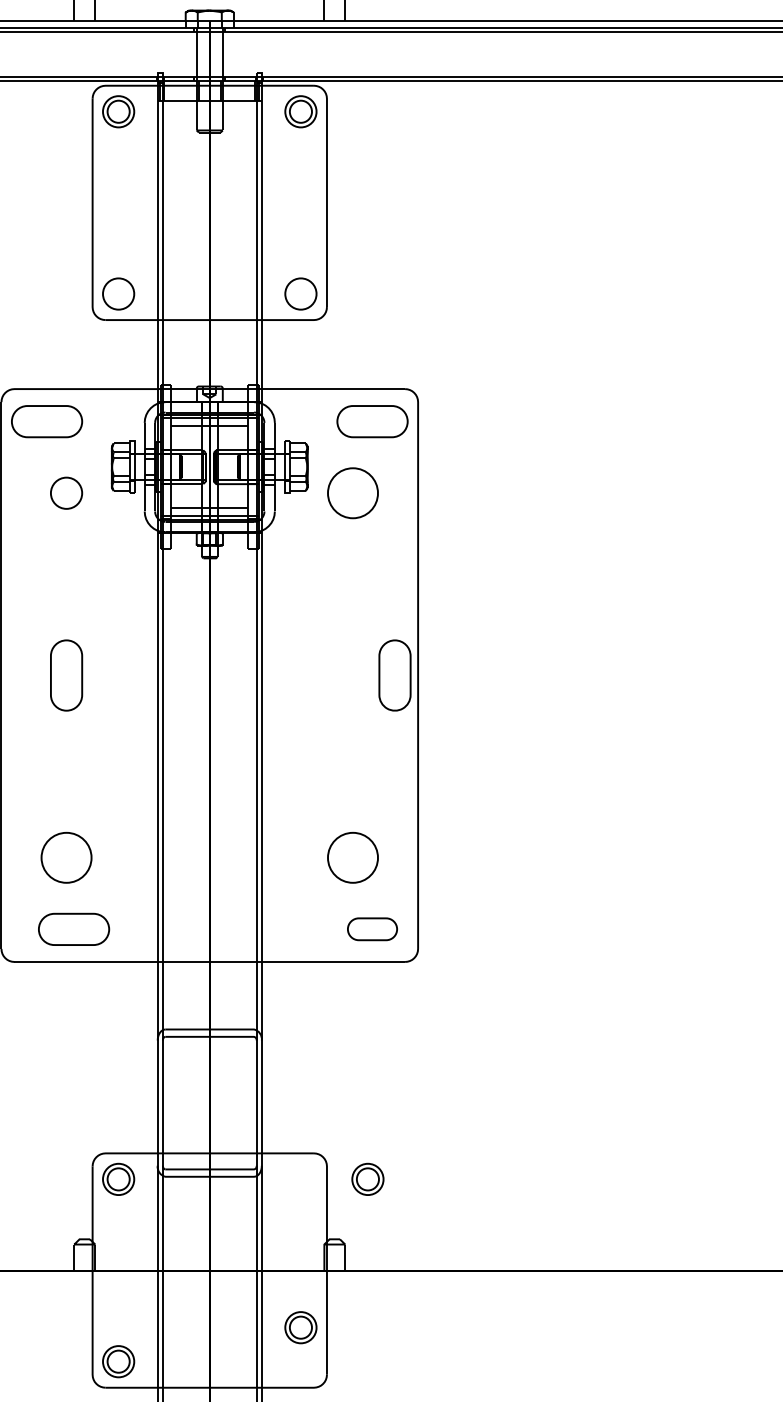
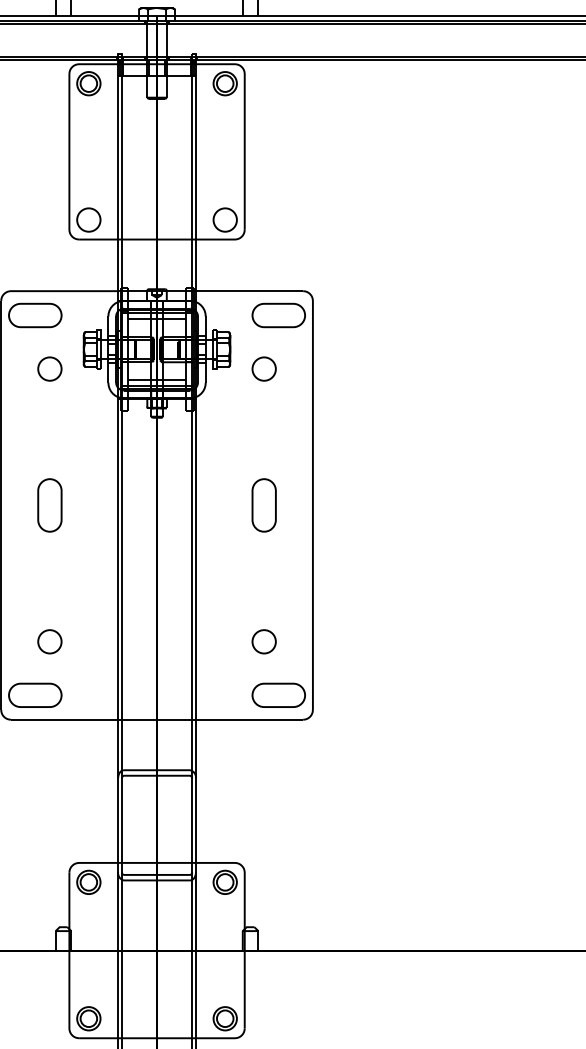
circle: (352, 492) -> (263, 368), size x0.62
part: (394, 675) -> (263, 505), moved
circle: (66, 857) -> (49, 641), size x0.62
circle: (352, 857) -> (263, 641), size x0.62
part: (74, 928) -> (35, 694), moved
part: (372, 928) -> (278, 694), size x1.43
part: (367, 1178) -> (224, 881), moved
part: (300, 1327) -> (224, 1018), moved

